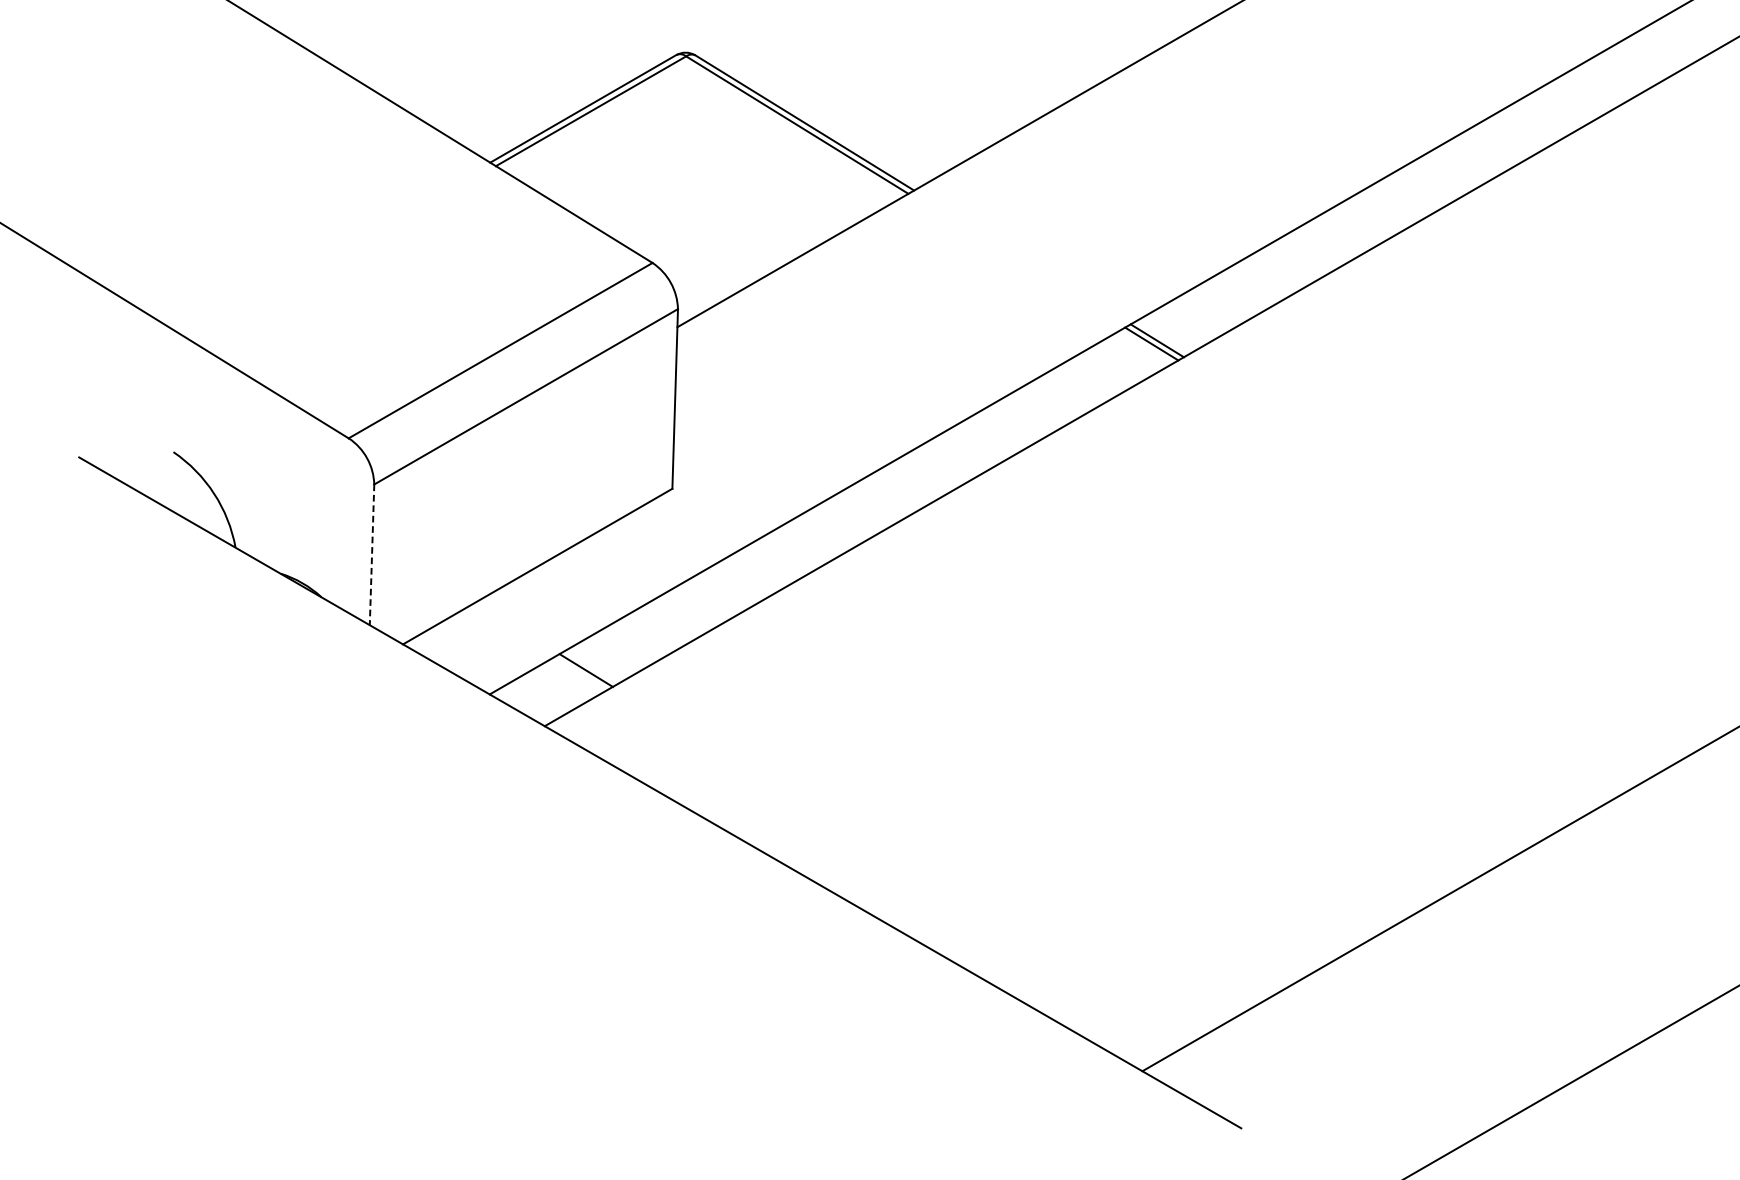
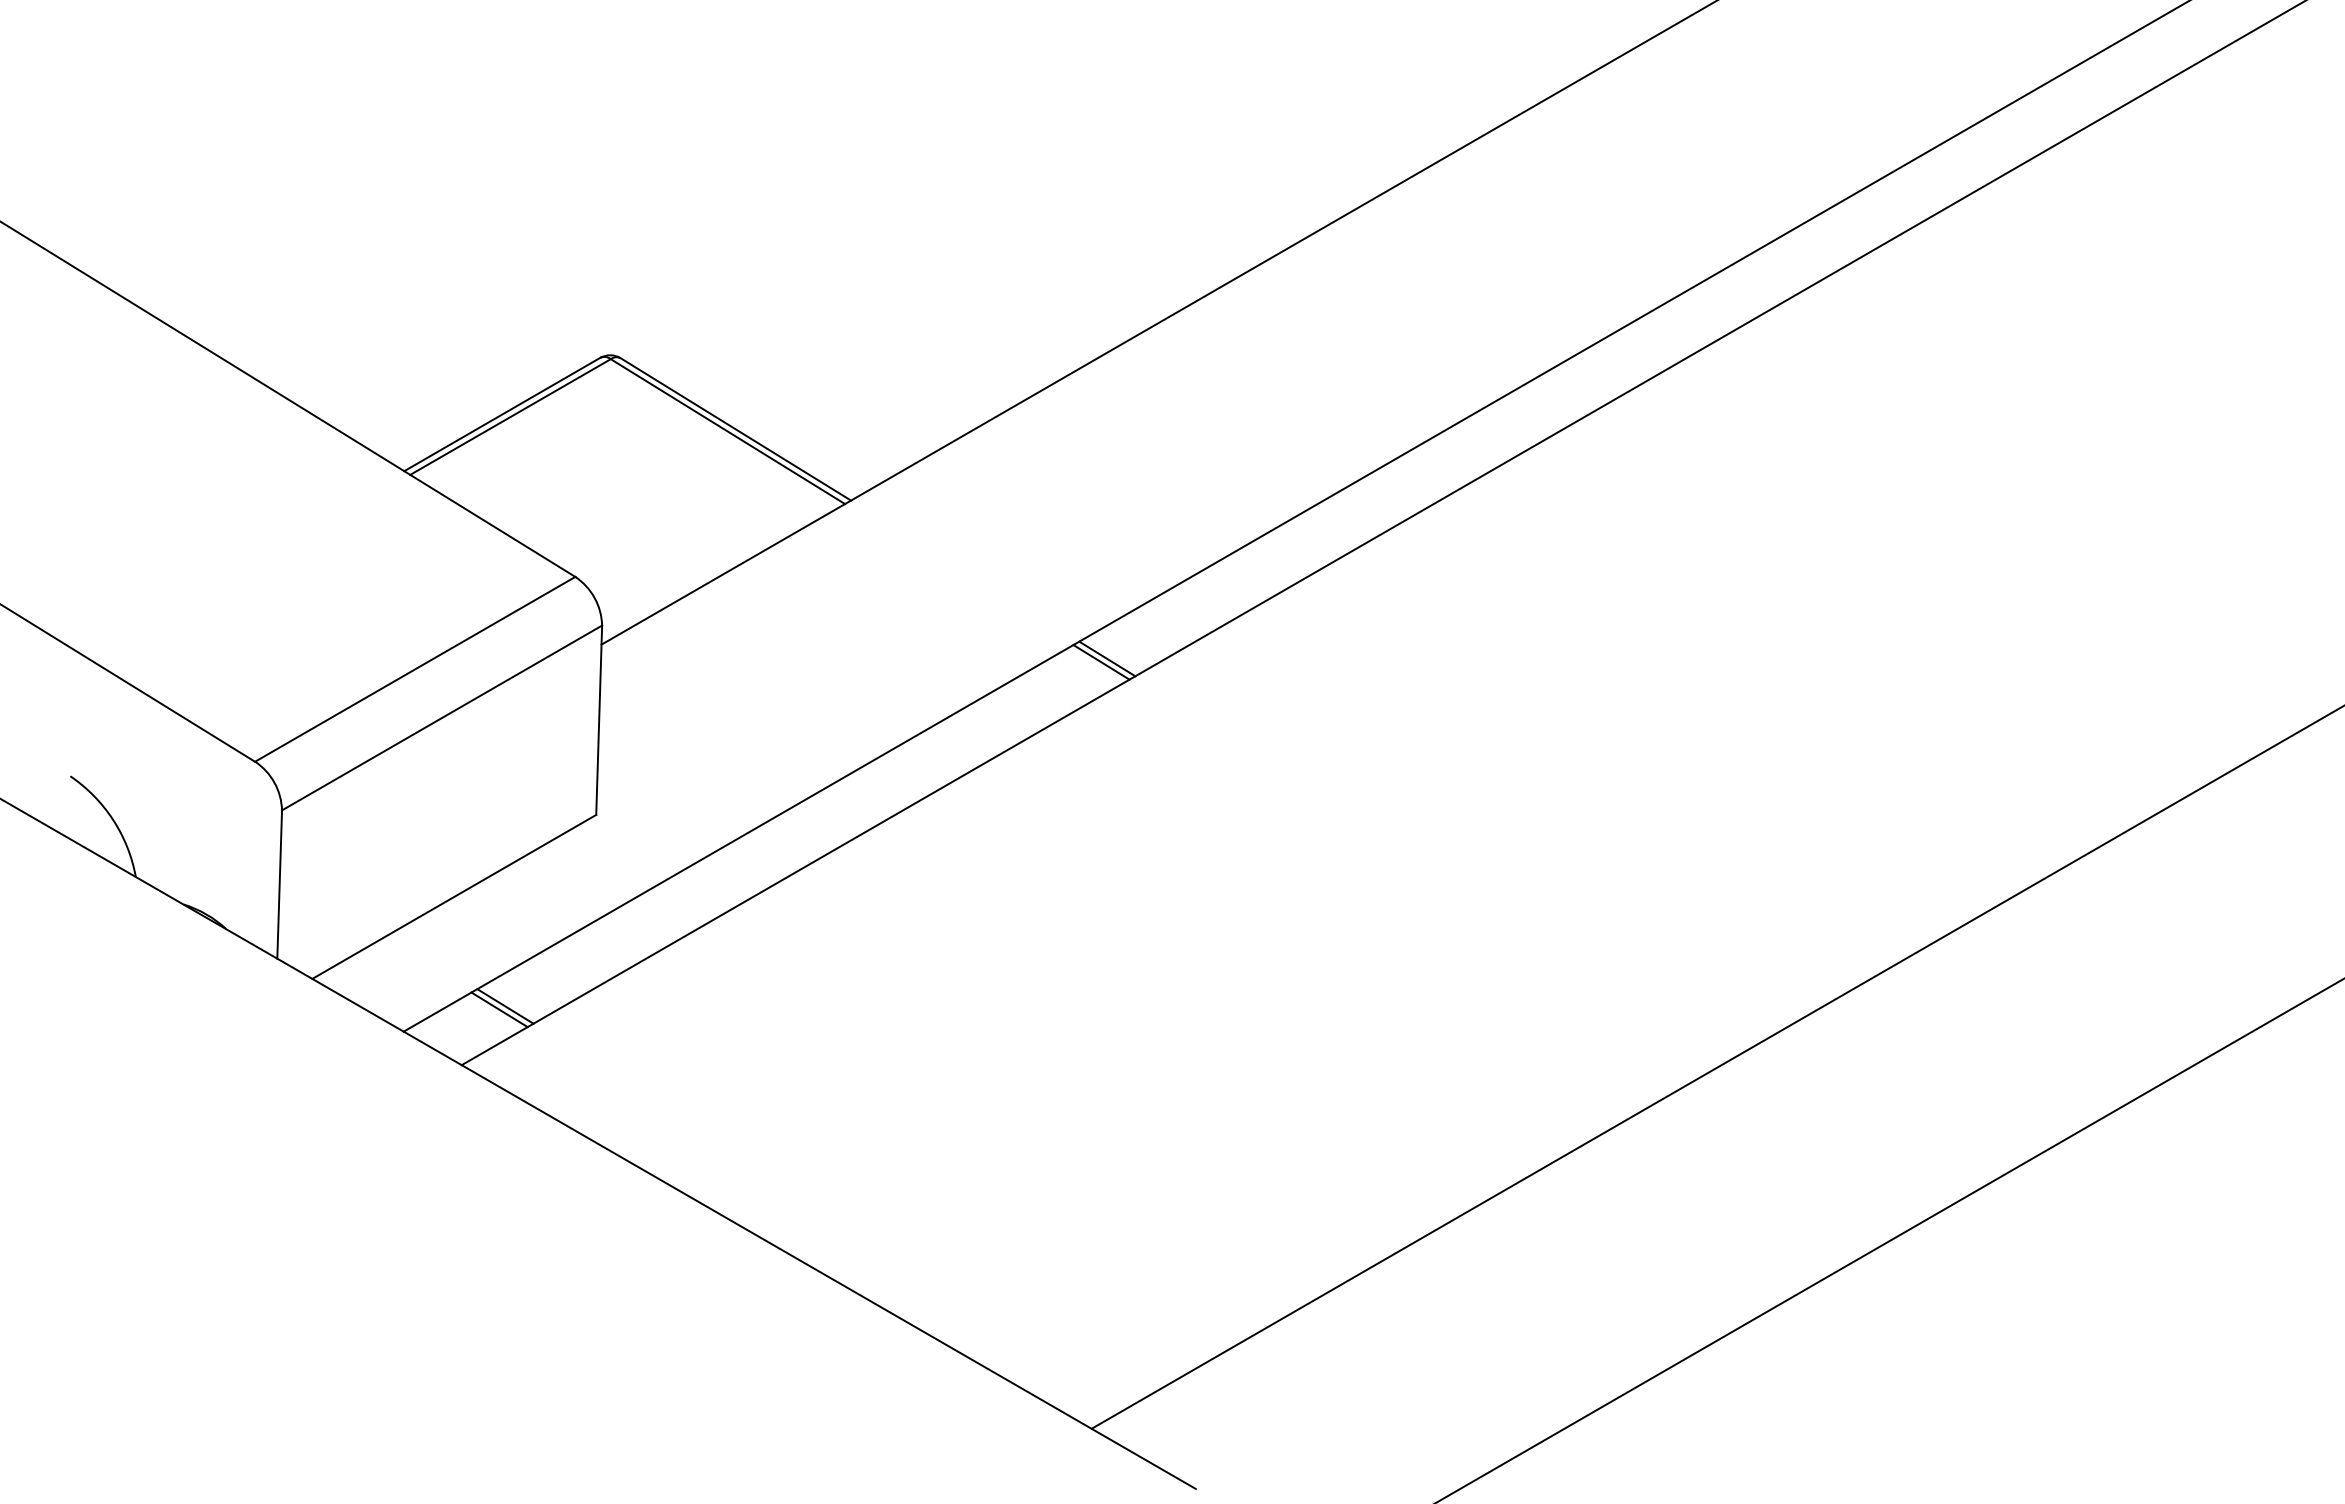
line: (371, 555) -> (279, 885), dashed -> solid
line: (580, 673) -> (499, 1009), added

